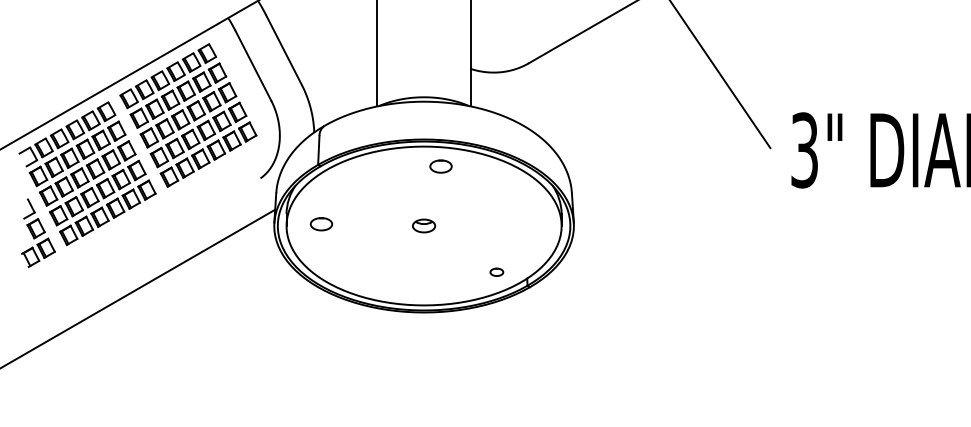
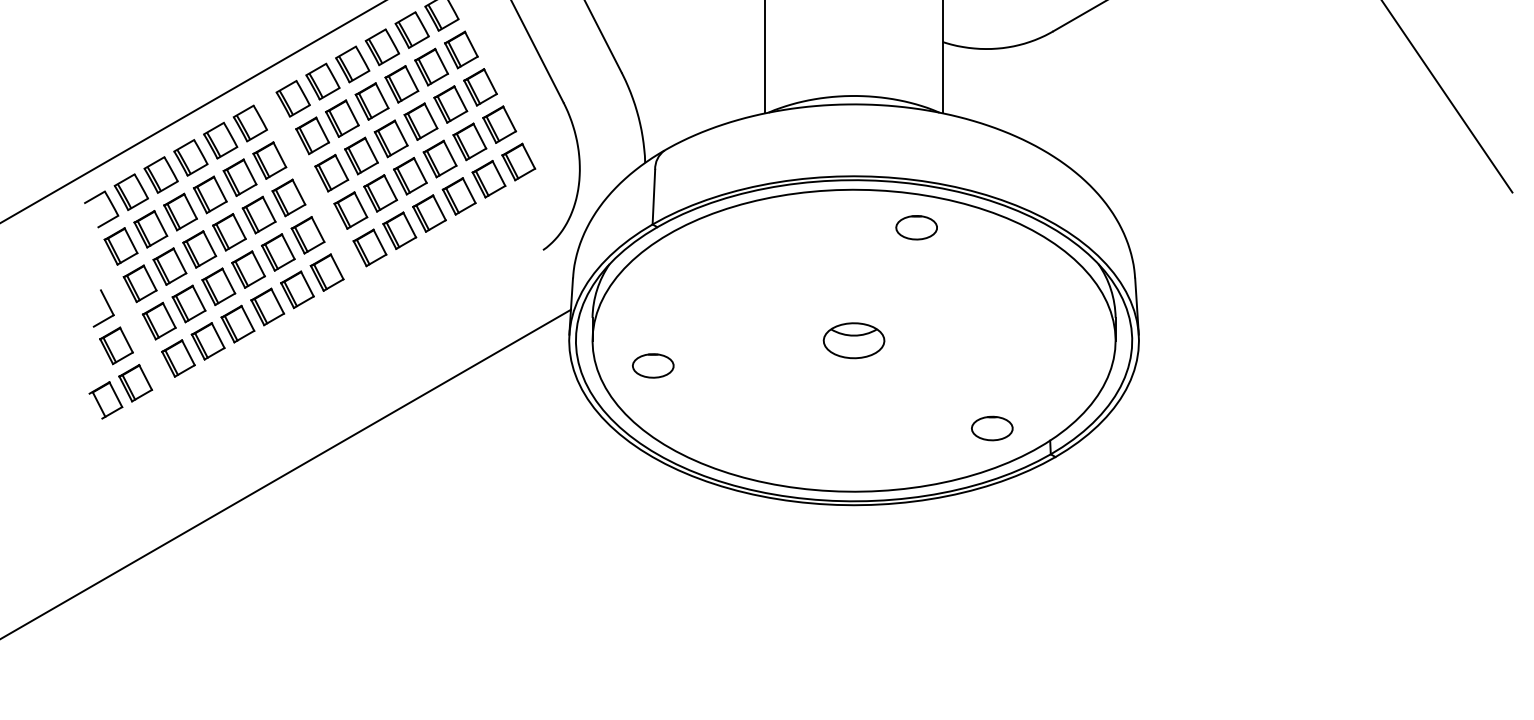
part: (440, 166) -> (915, 227), moved
part: (321, 224) -> (653, 366), moved
part: (423, 225) -> (852, 339), size x1.43
part: (496, 272) -> (991, 429), size x1.67

